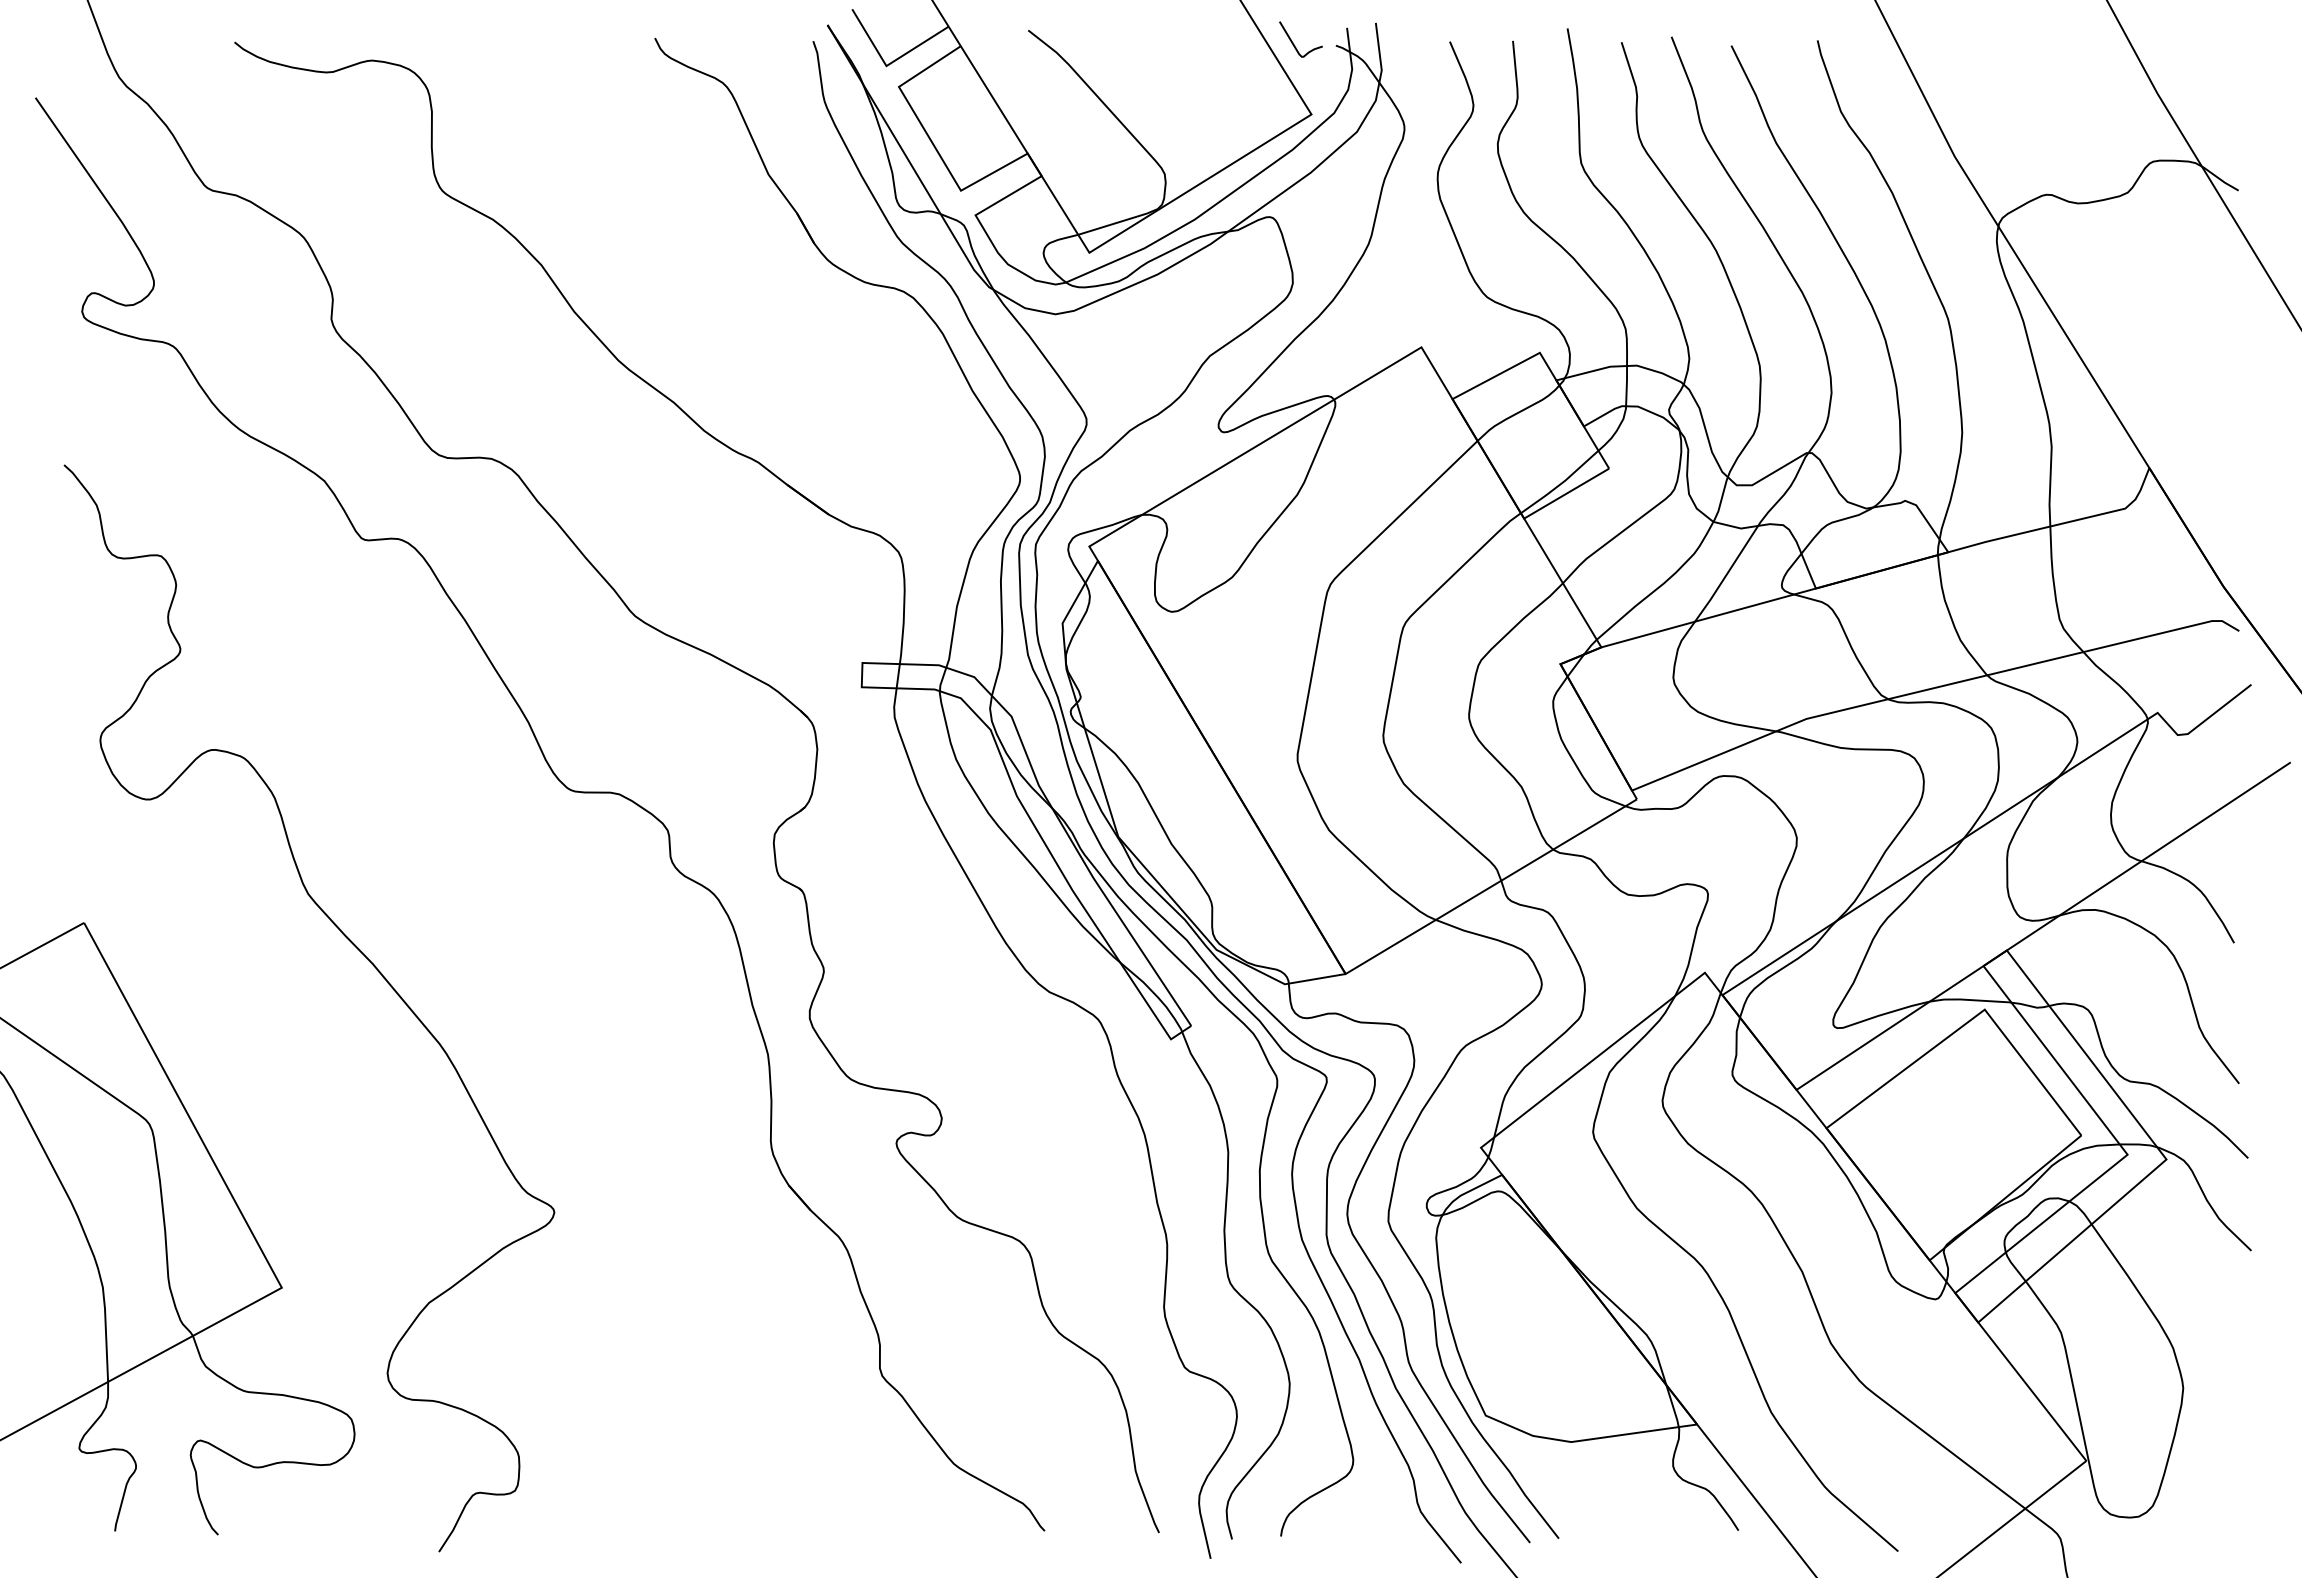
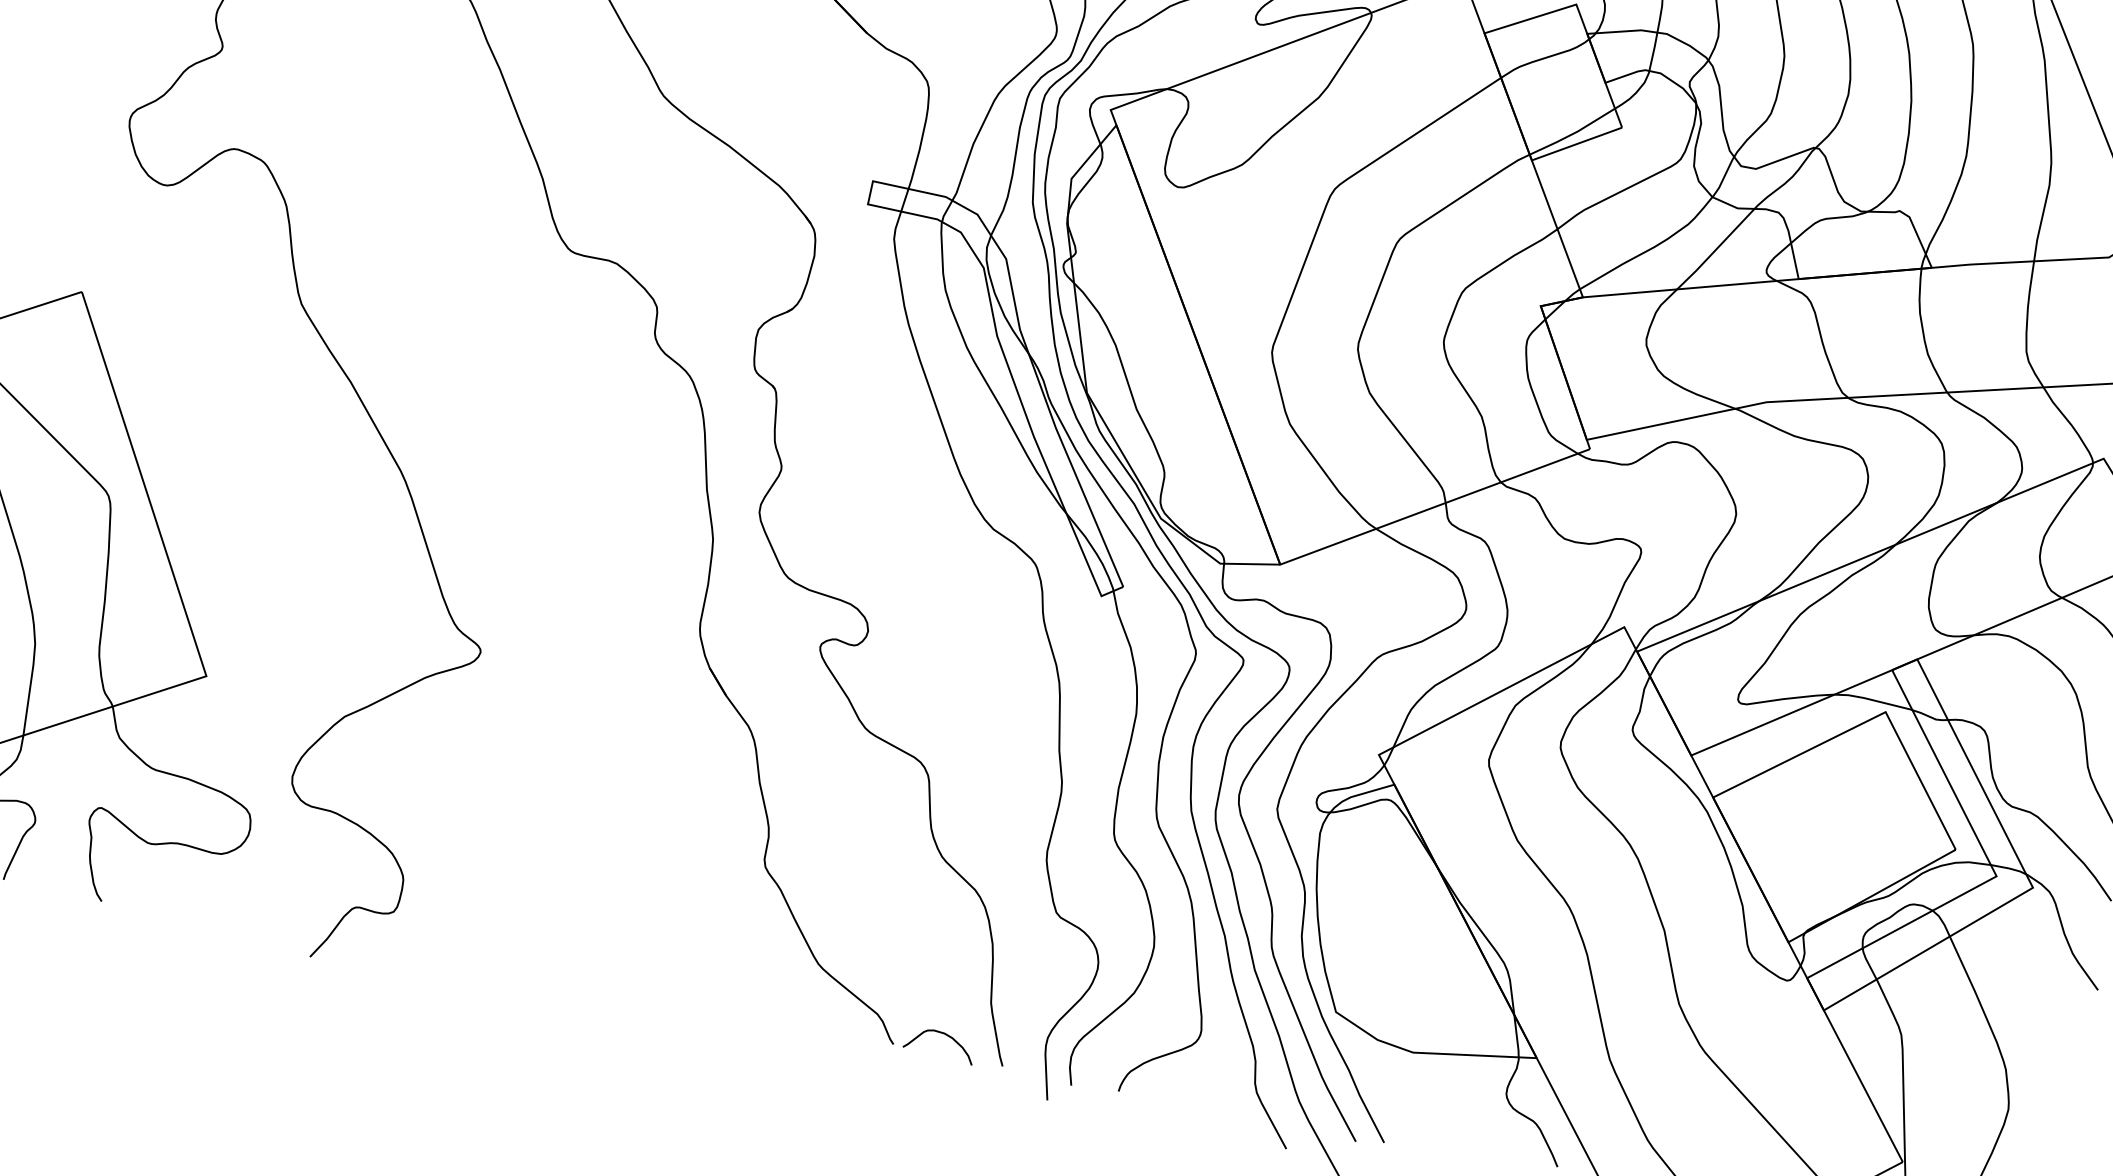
curve: (1091, 1511) -> (941, 1033), added

